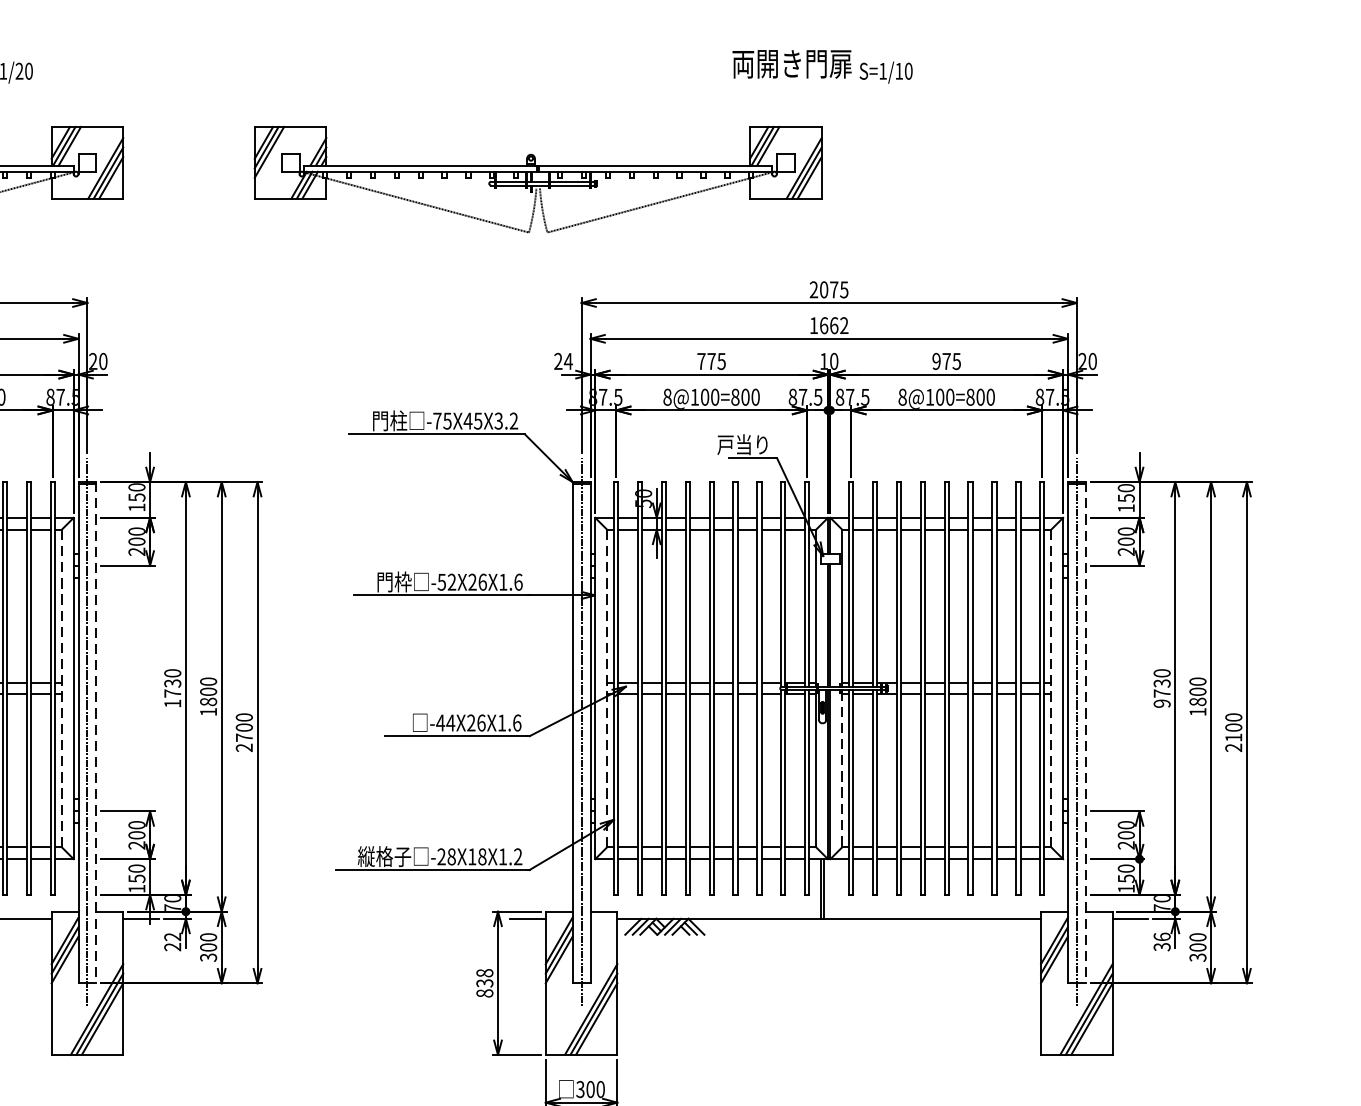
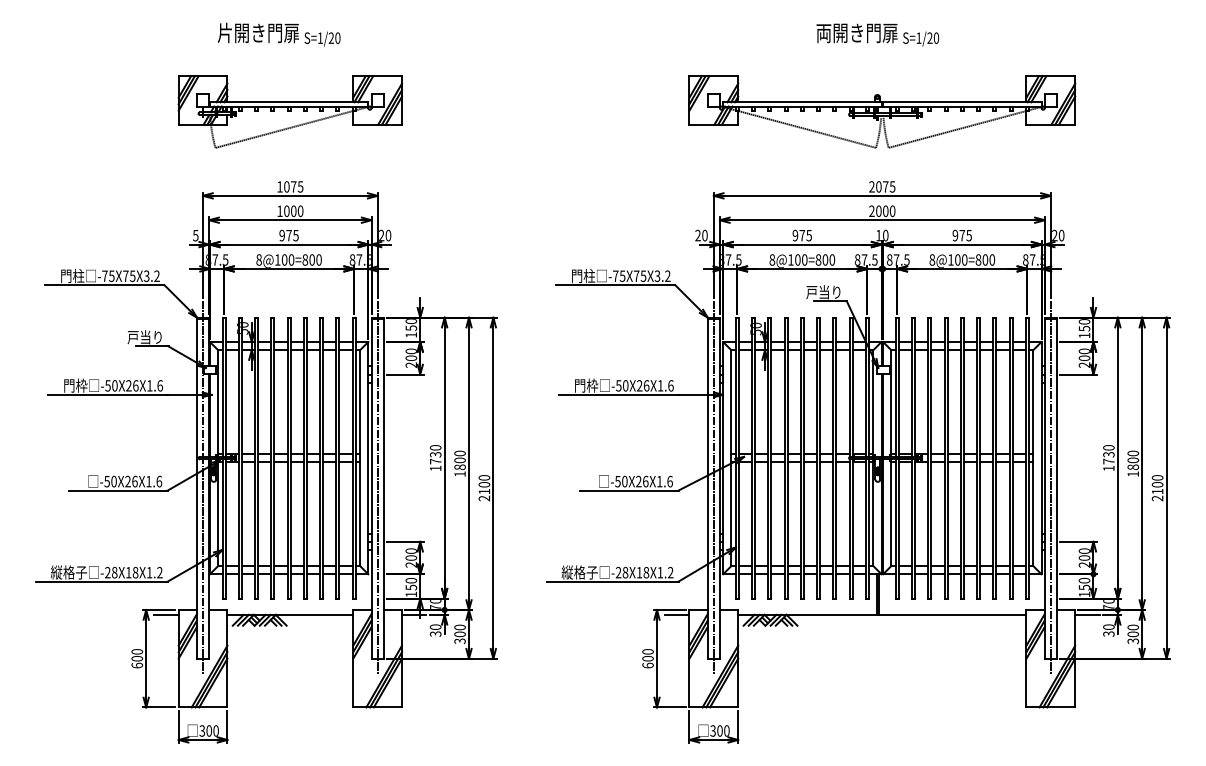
text: (898, 70) -> (929, 37), S=1/10 -> S=1/20
part: (538, 179) -> (882, 111), moved
text: (829, 326) -> (882, 211), 1662 -> 2000
text: (567, 361) -> (704, 235), 24 -> 20
text: (701, 361) -> (795, 235), 775 -> 975
text: (467, 420) -> (636, 275), -75X45X3.2 -> -75X75X3.2
text: (451, 581) -> (625, 385), -52X26X1.6 -> -50X26X1.6
line: (62, 689) -> (360, 458), dashed -> solid
line: (607, 689) -> (731, 458), dashed -> solid
line: (1051, 689) -> (1033, 458), dashed -> solid
text: (1161, 703) -> (1108, 468), 9730 -> 1730
text: (444, 722) -> (620, 481), -44X26X1.6 -> -50X26X1.6
line: (96, 733) -> (383, 488), dashed -> solid
line: (1085, 733) -> (1056, 488), dashed -> solid
text: (244, 737) -> (484, 491), 2700 -> 2100
line: (842, 769) -> (891, 513), dashed -> solid
text: (1161, 935) -> (1108, 626), 36 -> 30
text: (172, 941) -> (435, 630), 22 -> 30
text: (484, 982) -> (647, 658), 838 -> 600

